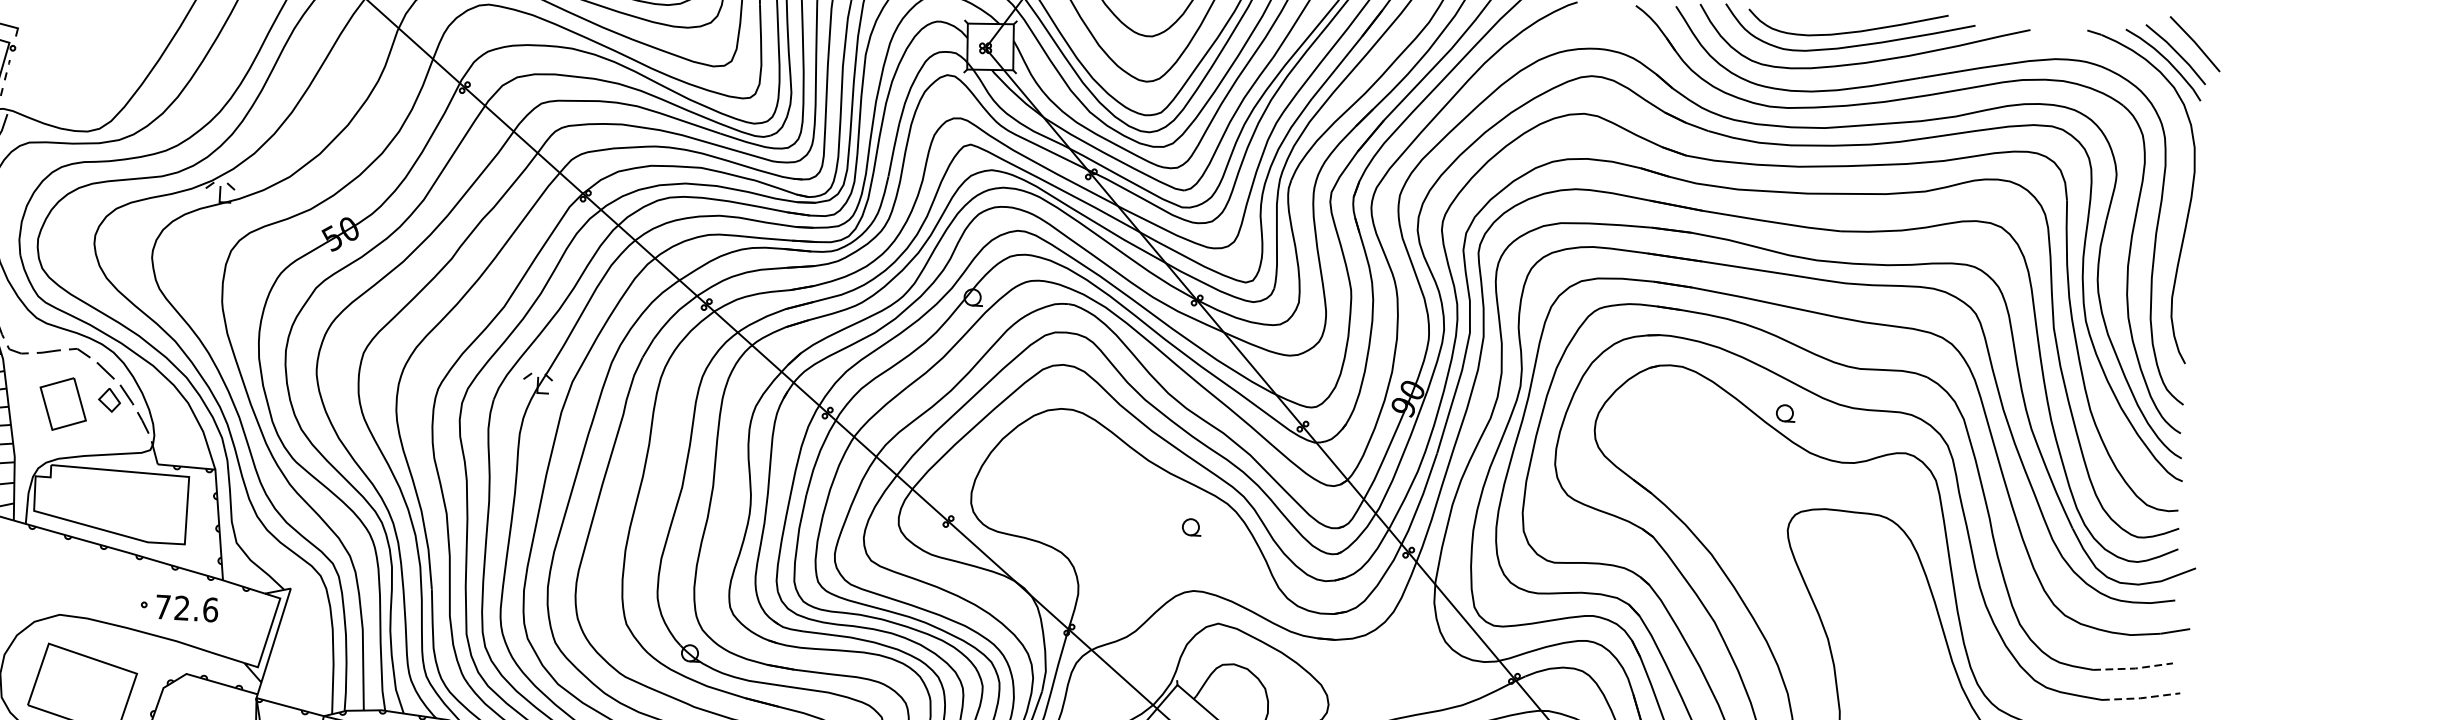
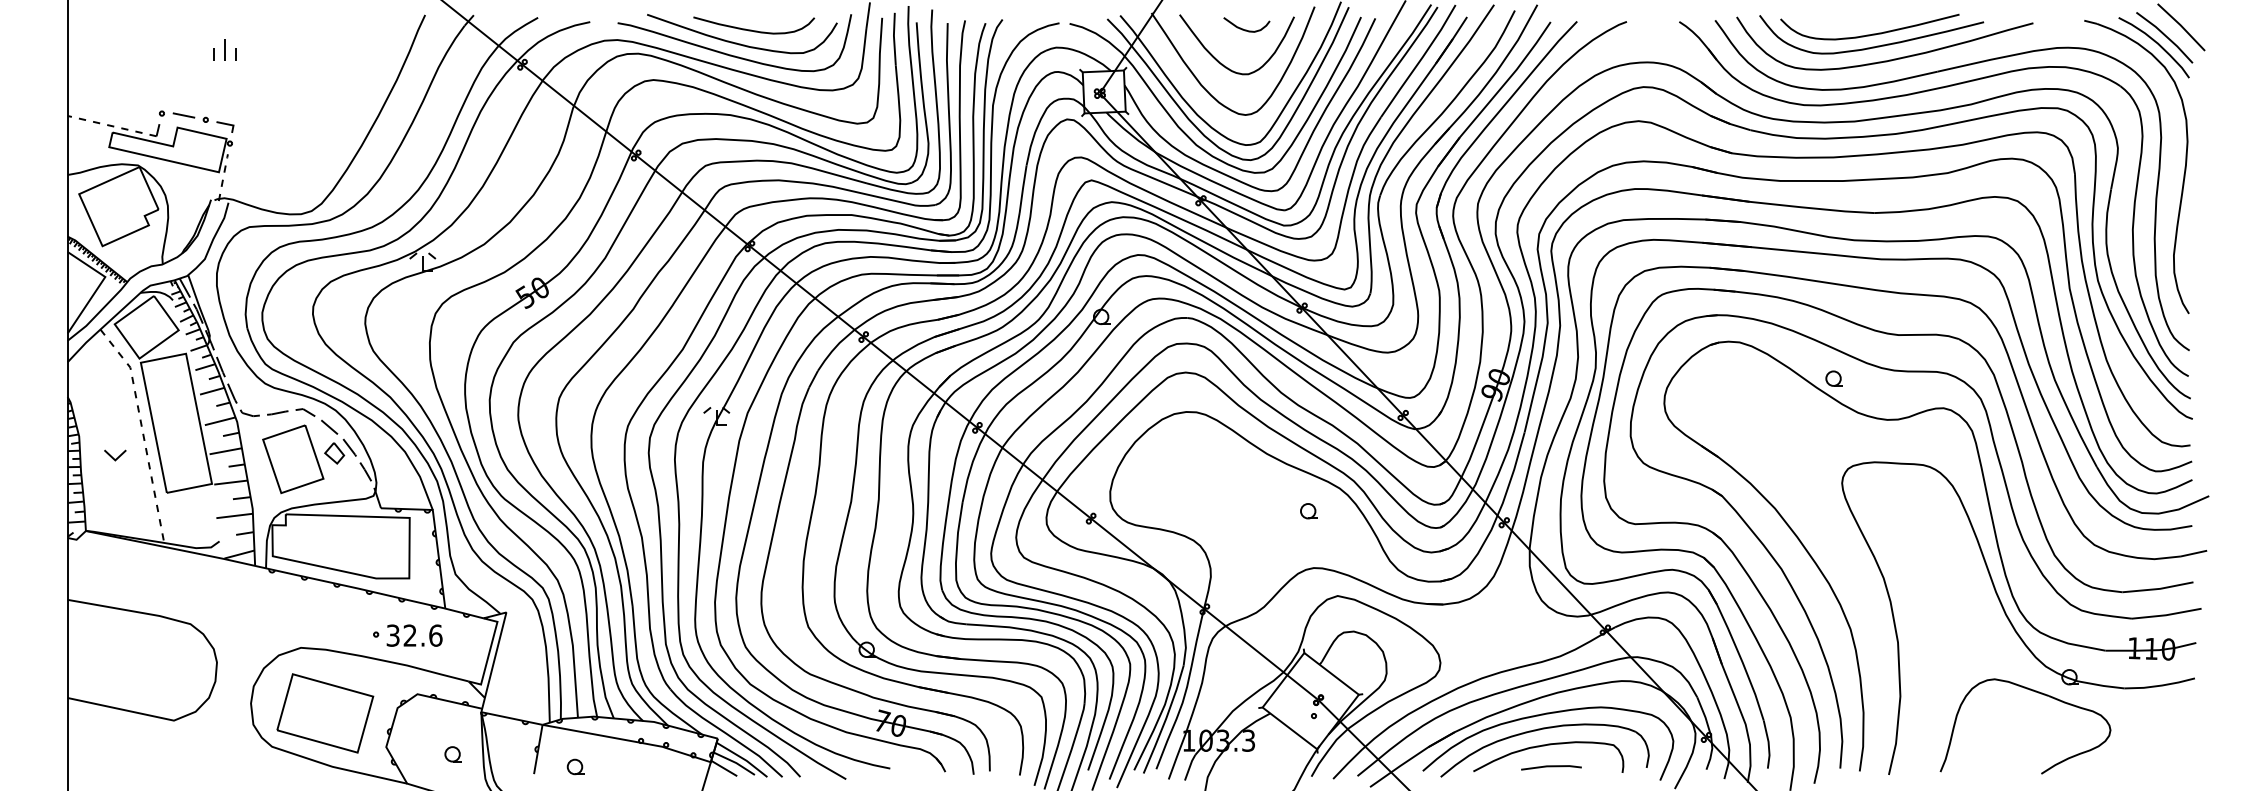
part: (63, 403) -> (293, 458), size x1.43
text: (162, 606) -> (392, 635), 72.6 -> 32.6
line: (2134, 668) -> (2159, 588), dashed -> solid
line: (2141, 698) -> (2167, 615), dashed -> solid

